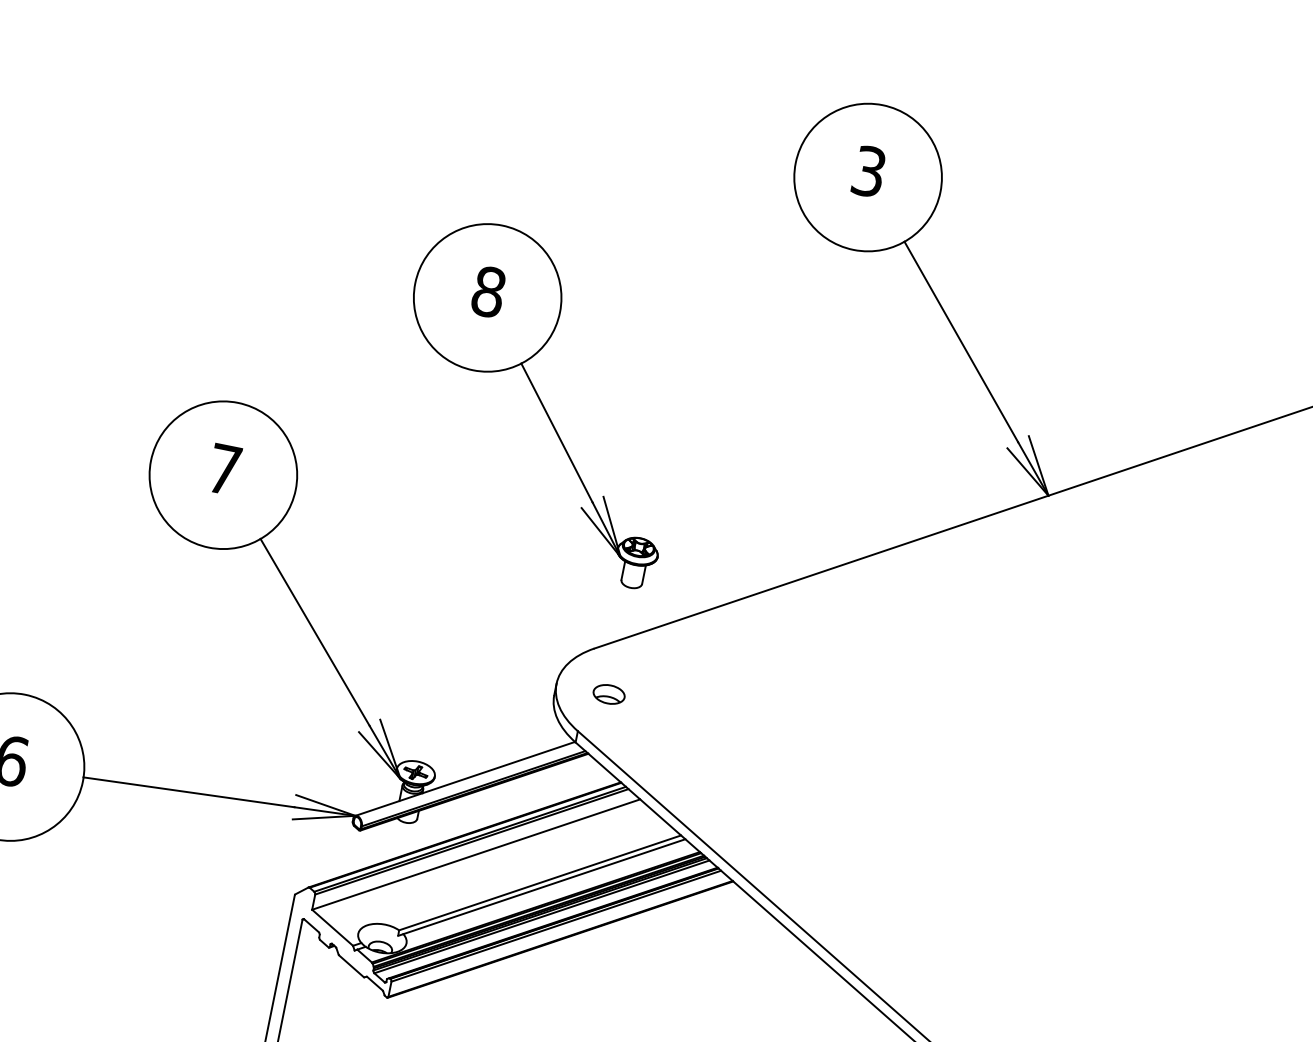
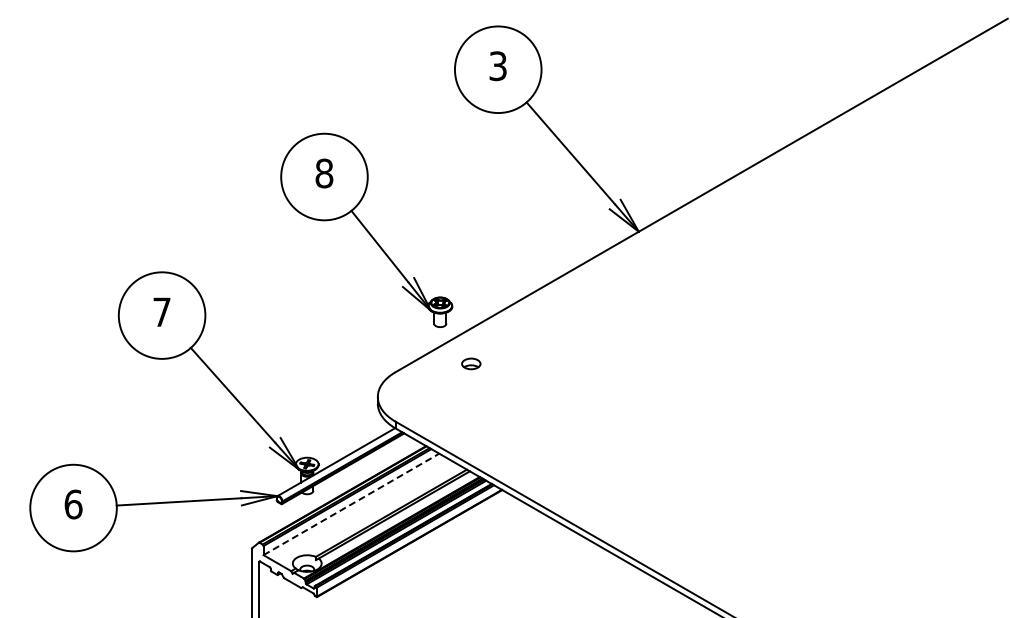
part: (540, 399) -> (366, 229), moved
part: (609, 693) -> (471, 363), moved
line: (476, 854) -> (351, 504), solid -> dashed

